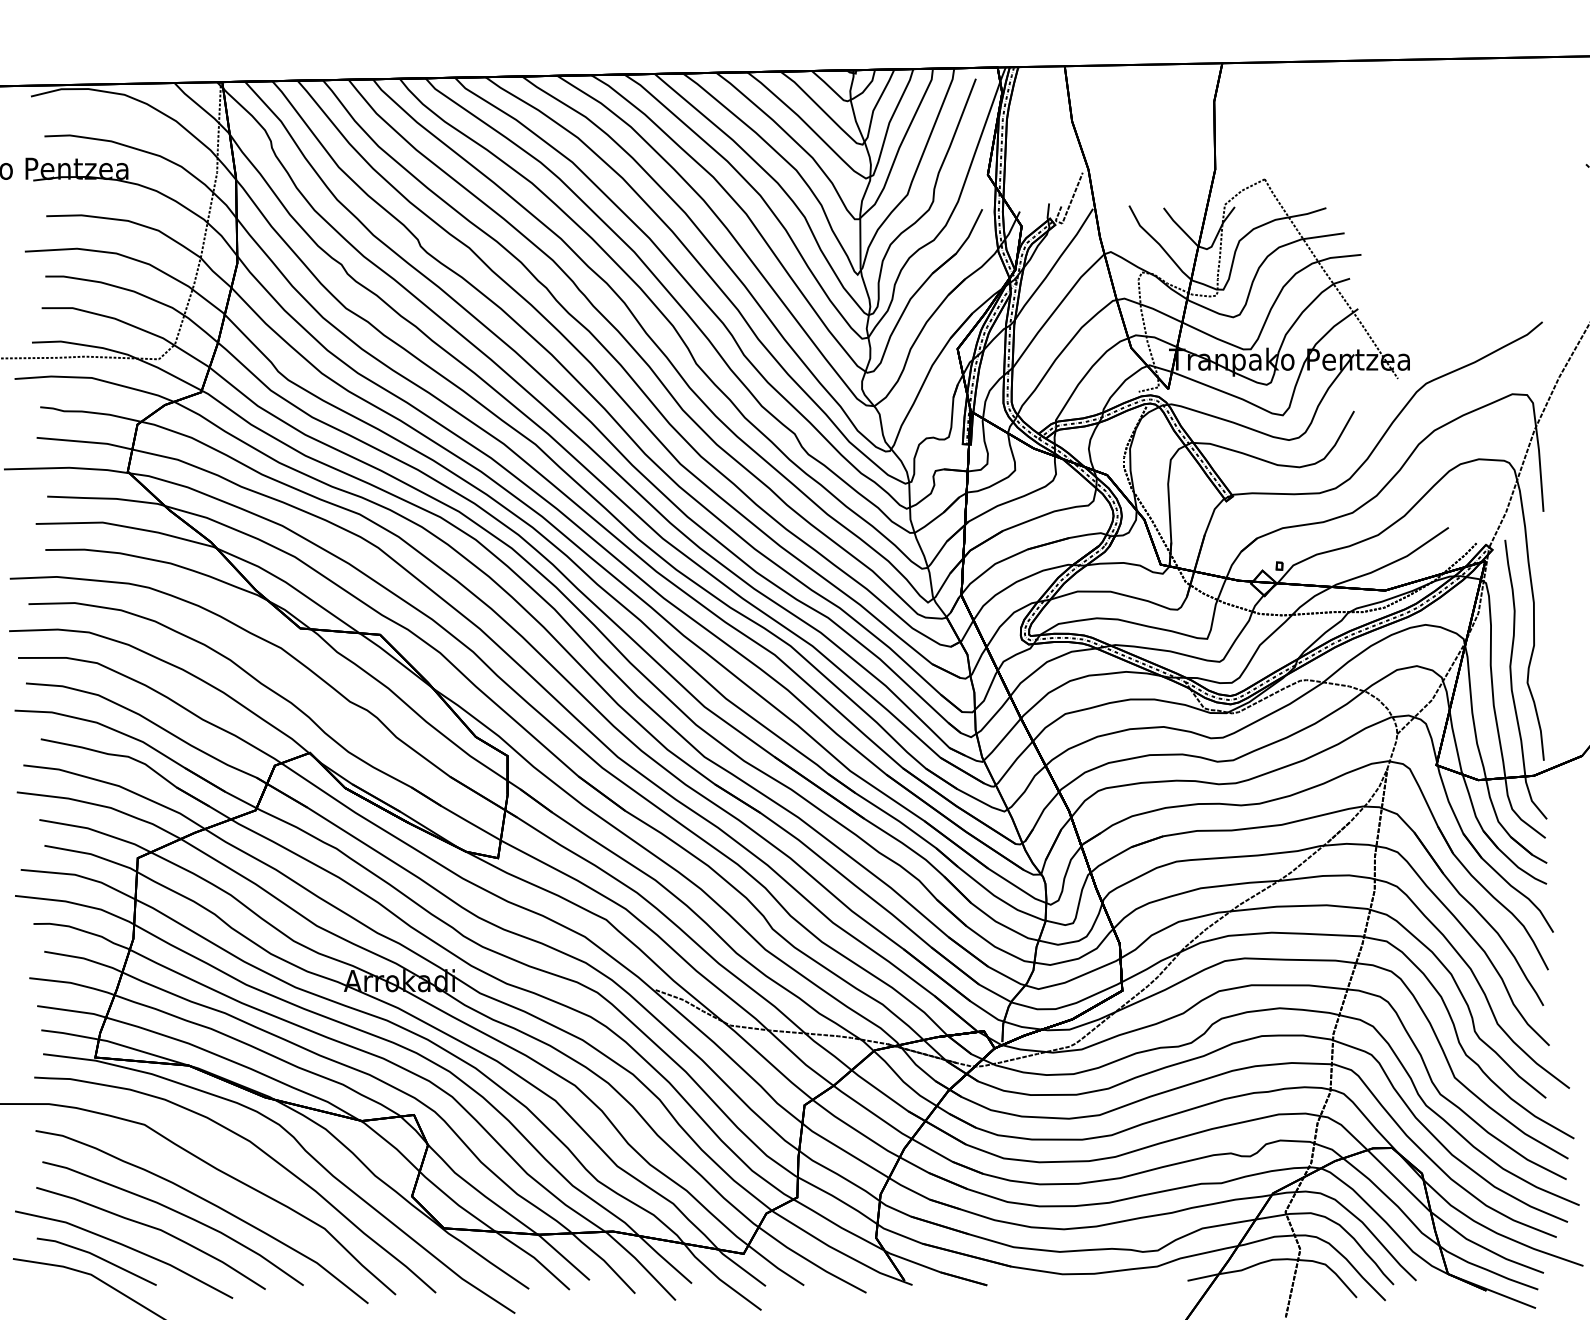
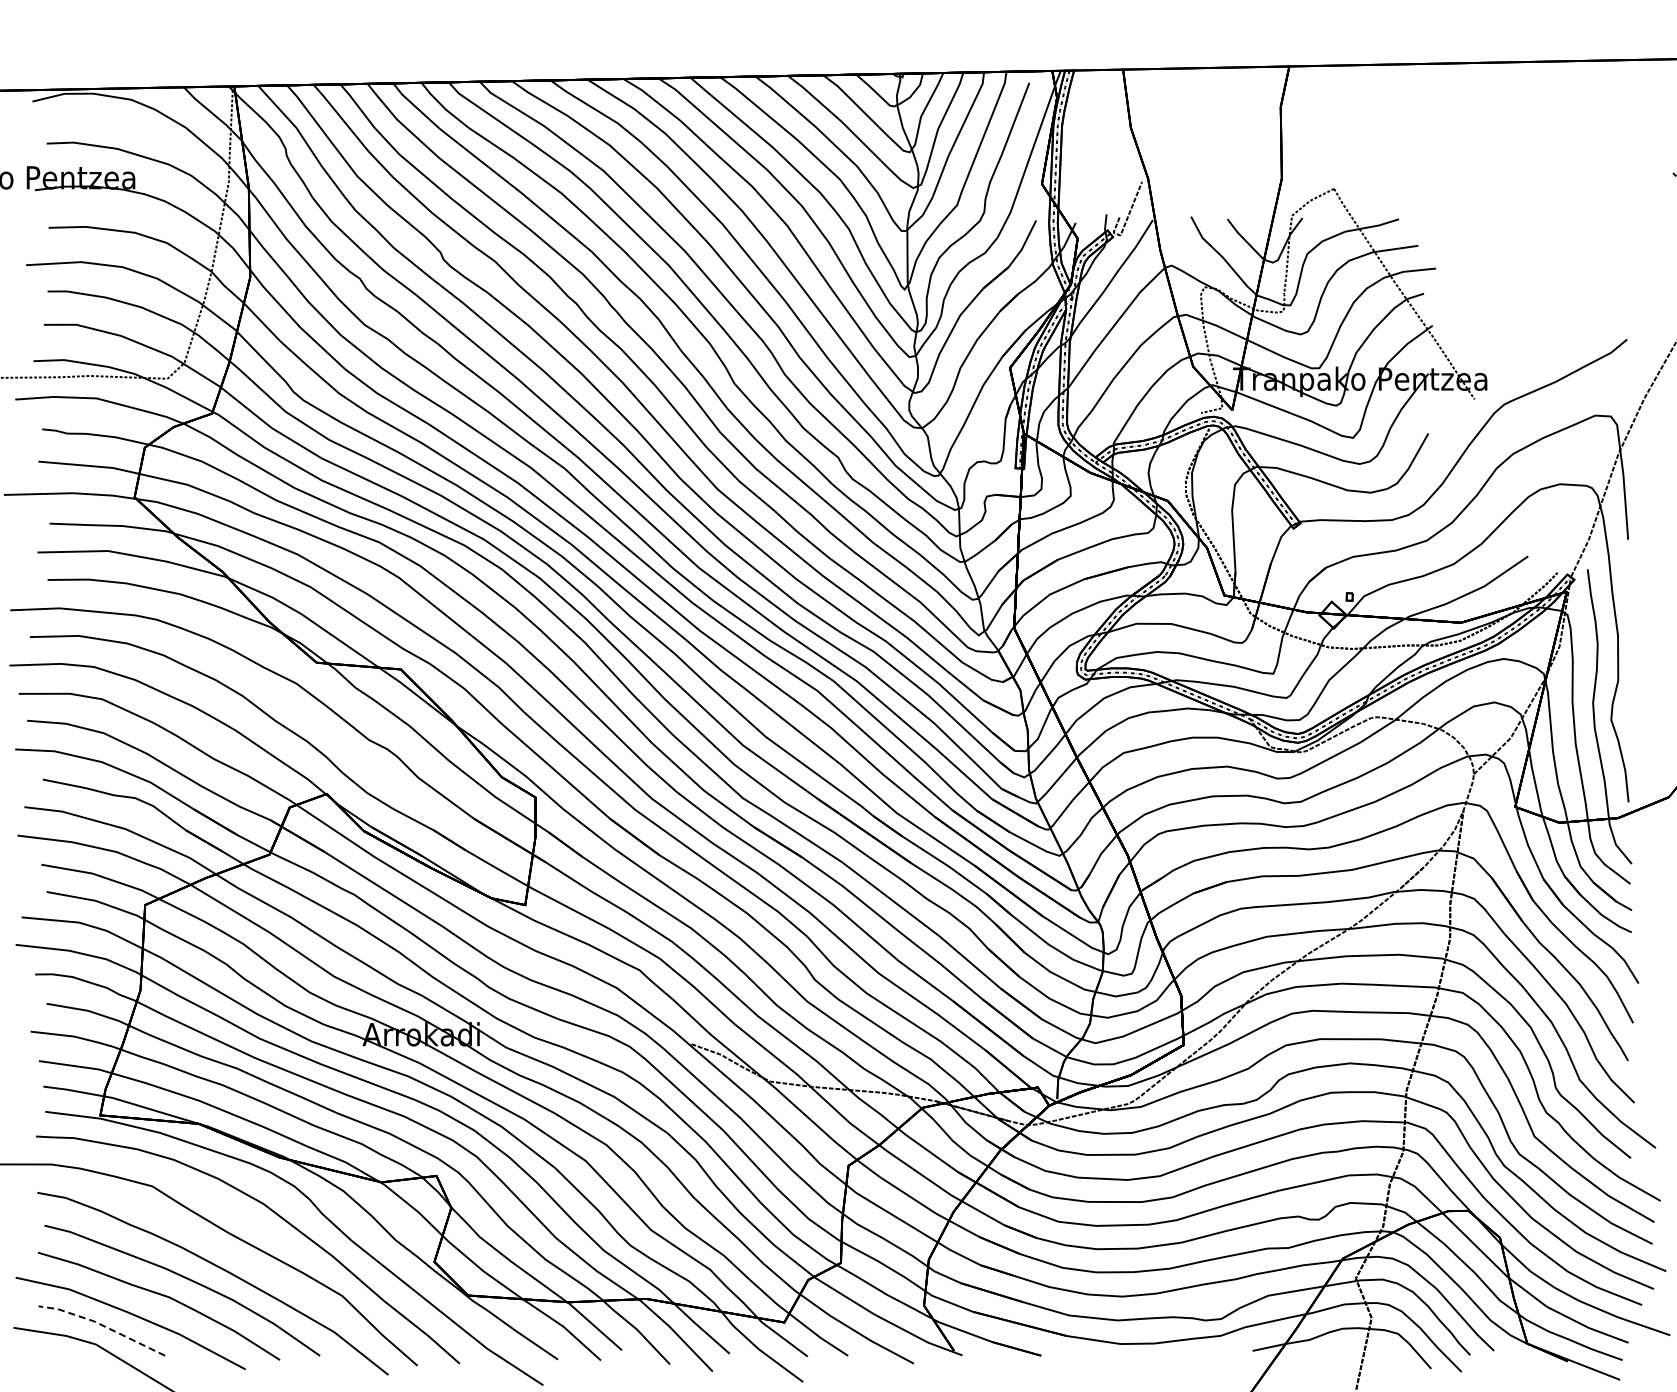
line: (97, 1256) -> (102, 1325), solid -> dashed

